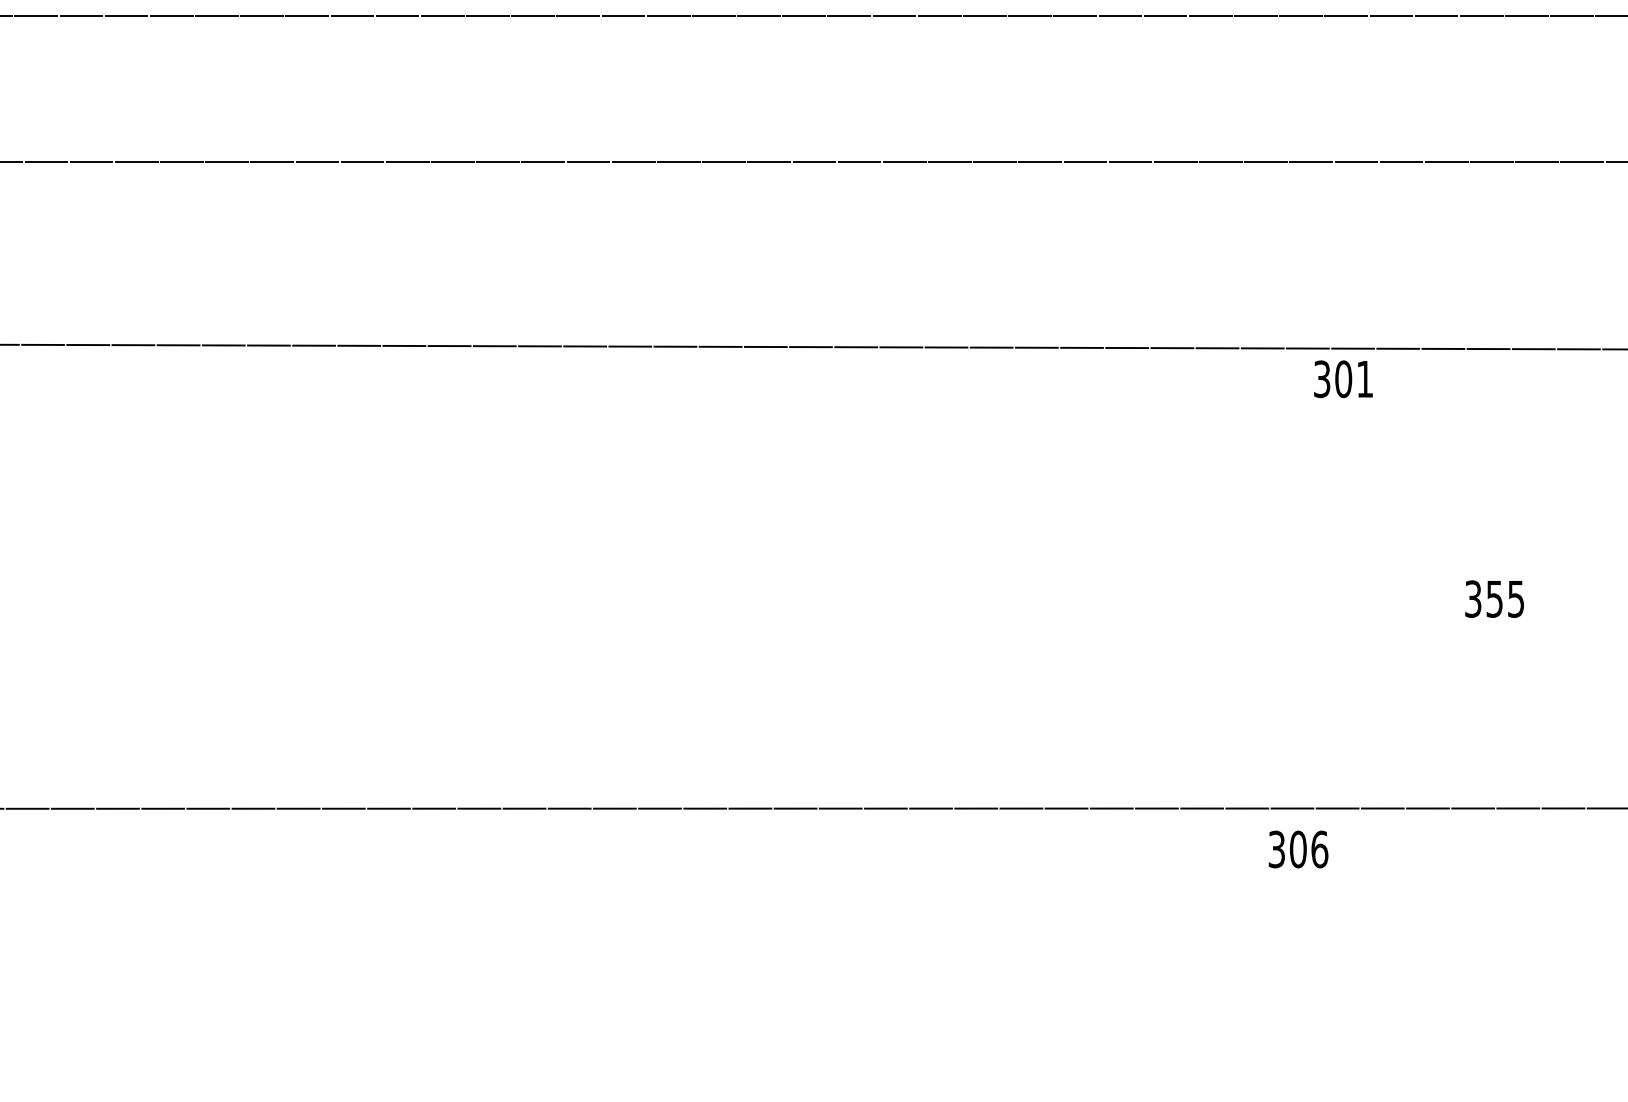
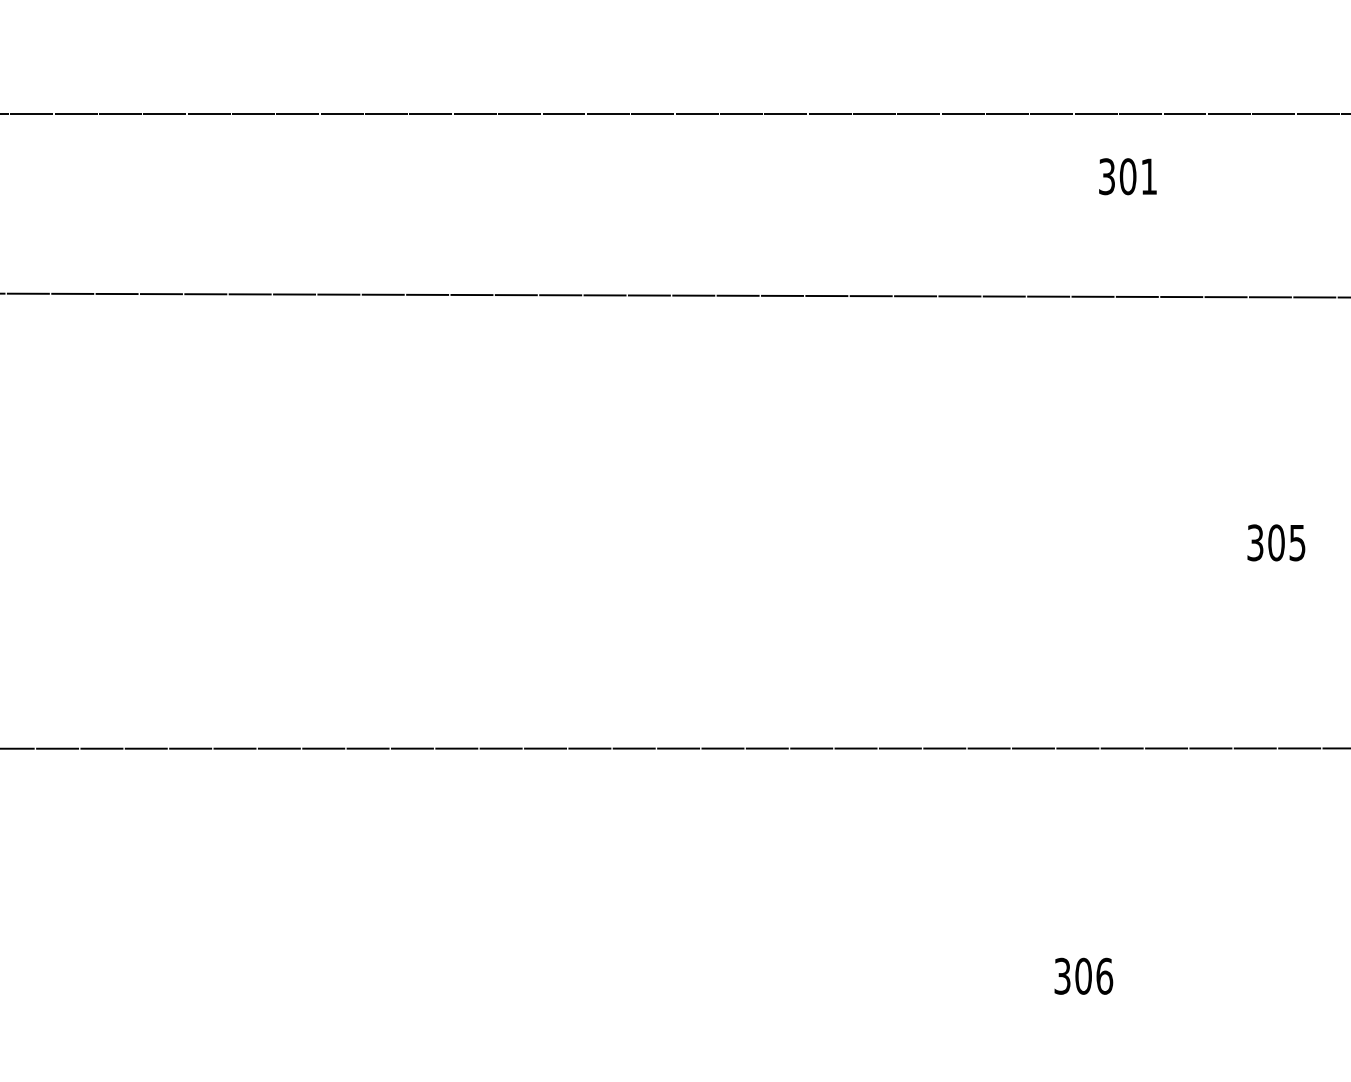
text: (1343, 379) -> (1127, 176), moved
text: (1494, 598) -> (1276, 542), 355 -> 305
text: (1298, 849) -> (1083, 976), moved

